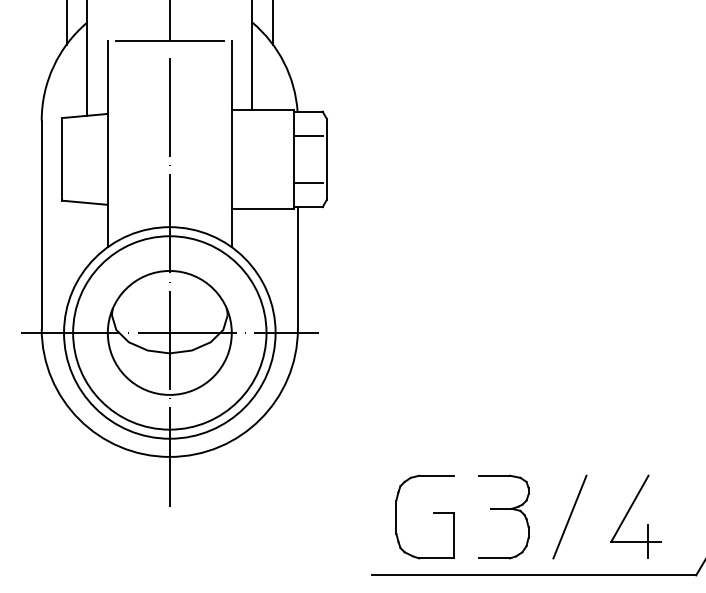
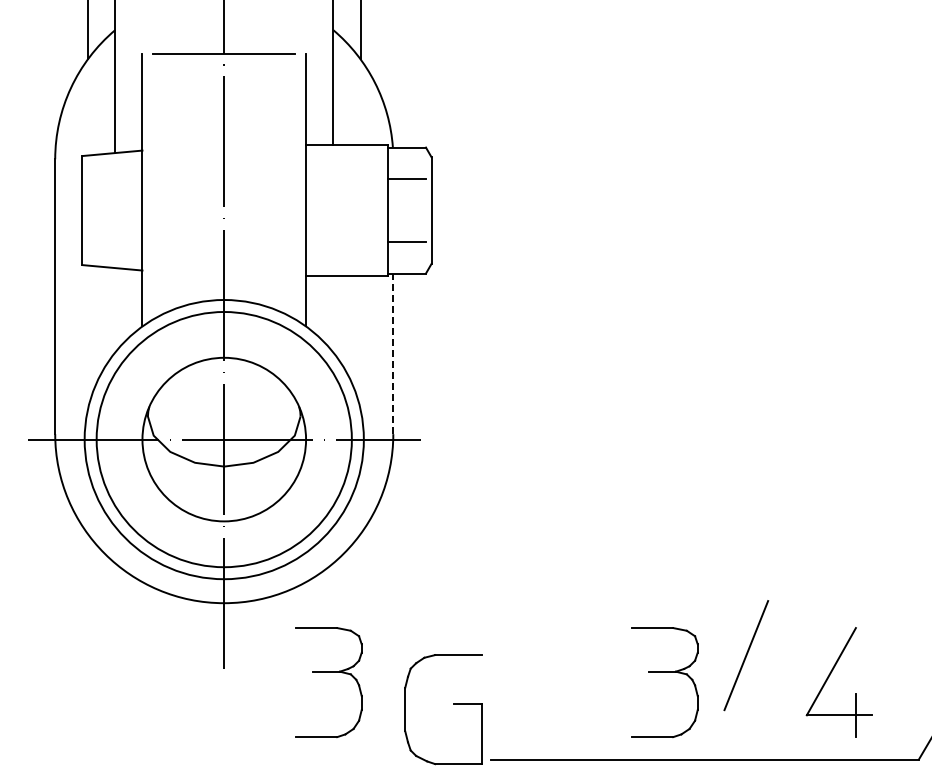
line: (298, 267) -> (393, 353), solid -> dashed
part: (248, 509) -> (328, 672), added
part: (432, 513) -> (453, 704), moved
line: (570, 517) -> (746, 655), moved

